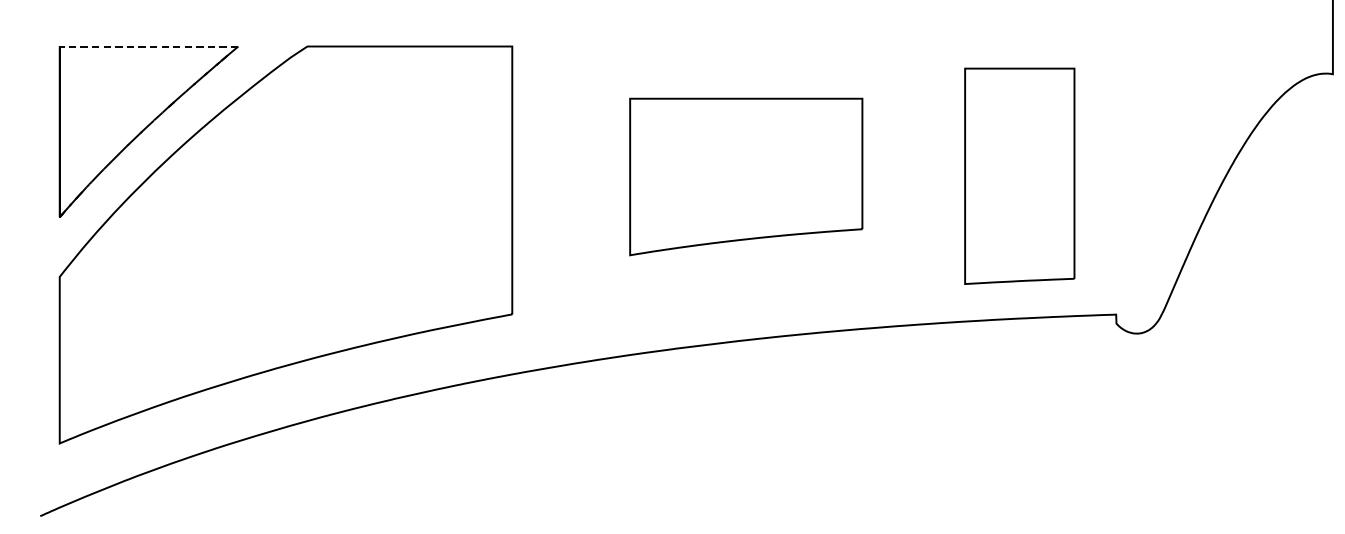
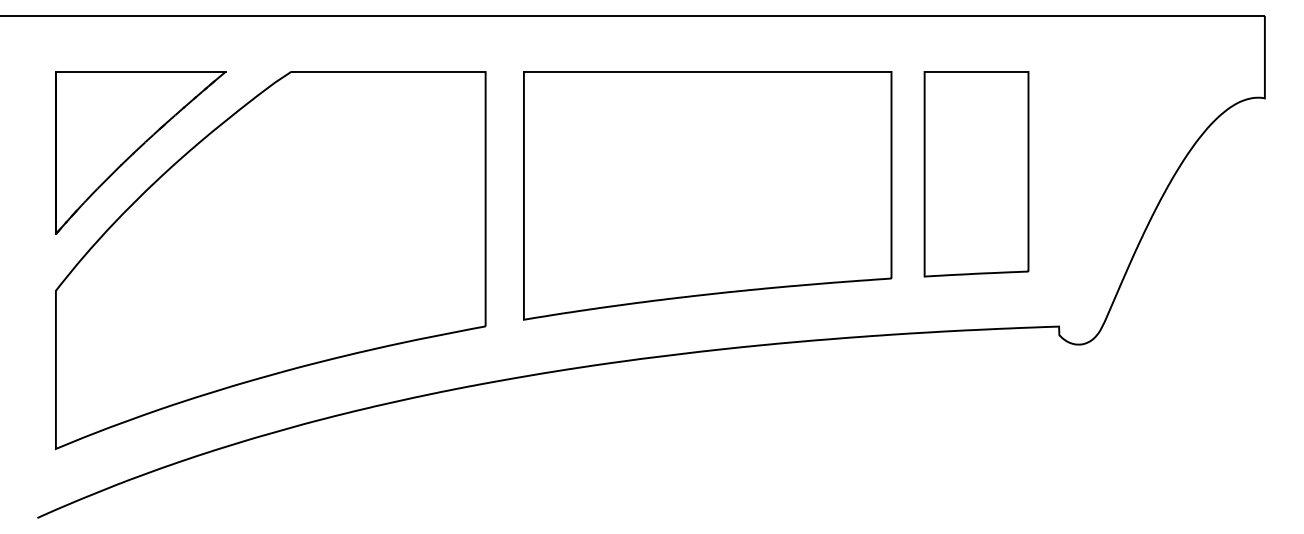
line: (148, 47) -> (140, 72), dashed -> solid
part: (745, 176) -> (707, 195), size x1.67
part: (1019, 176) -> (976, 174), moved

